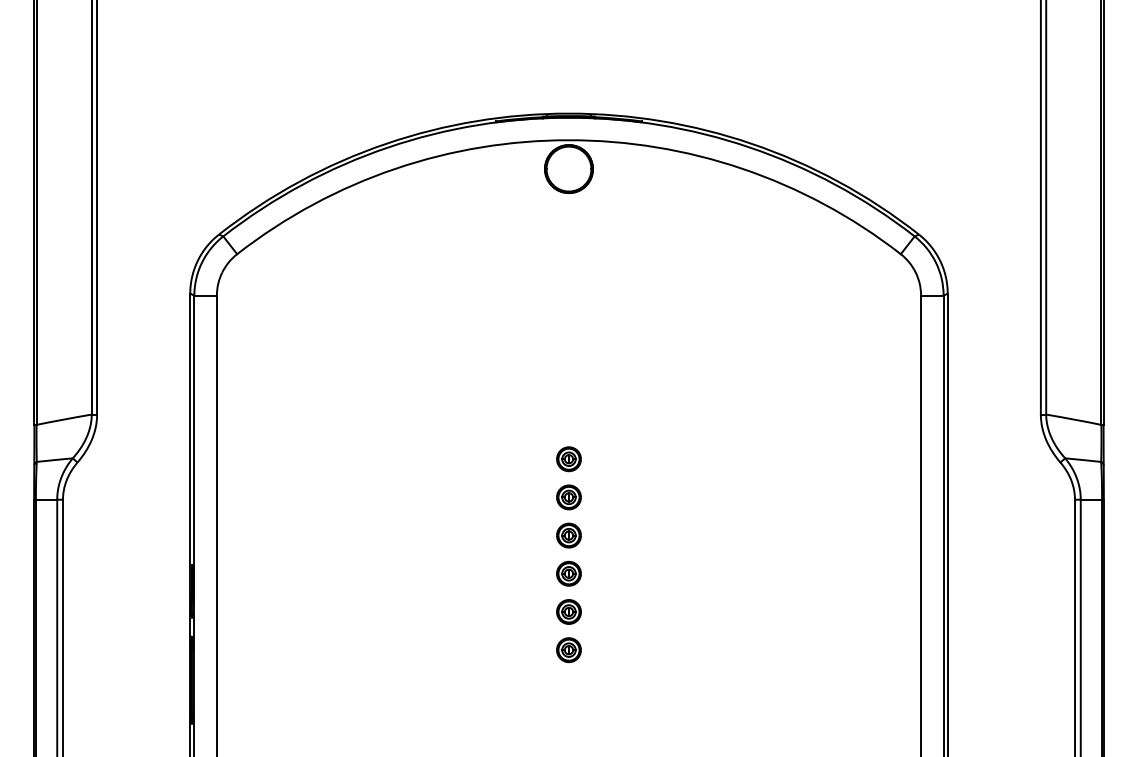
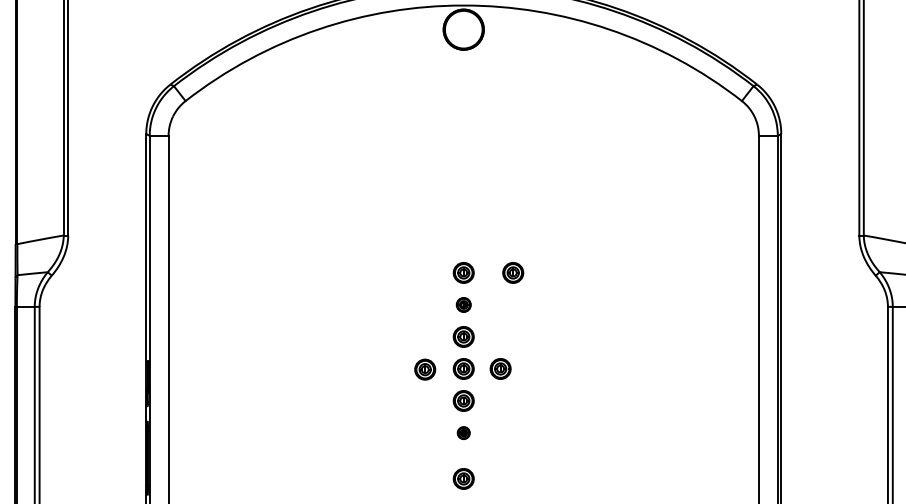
part: (627, 459) -> (512, 273), added
part: (568, 497) -> (463, 305), size x0.7
part: (612, 573) -> (500, 368), added
part: (522, 574) -> (424, 369), added
part: (568, 650) -> (463, 433), size x0.6
part: (568, 704) -> (463, 478), added

